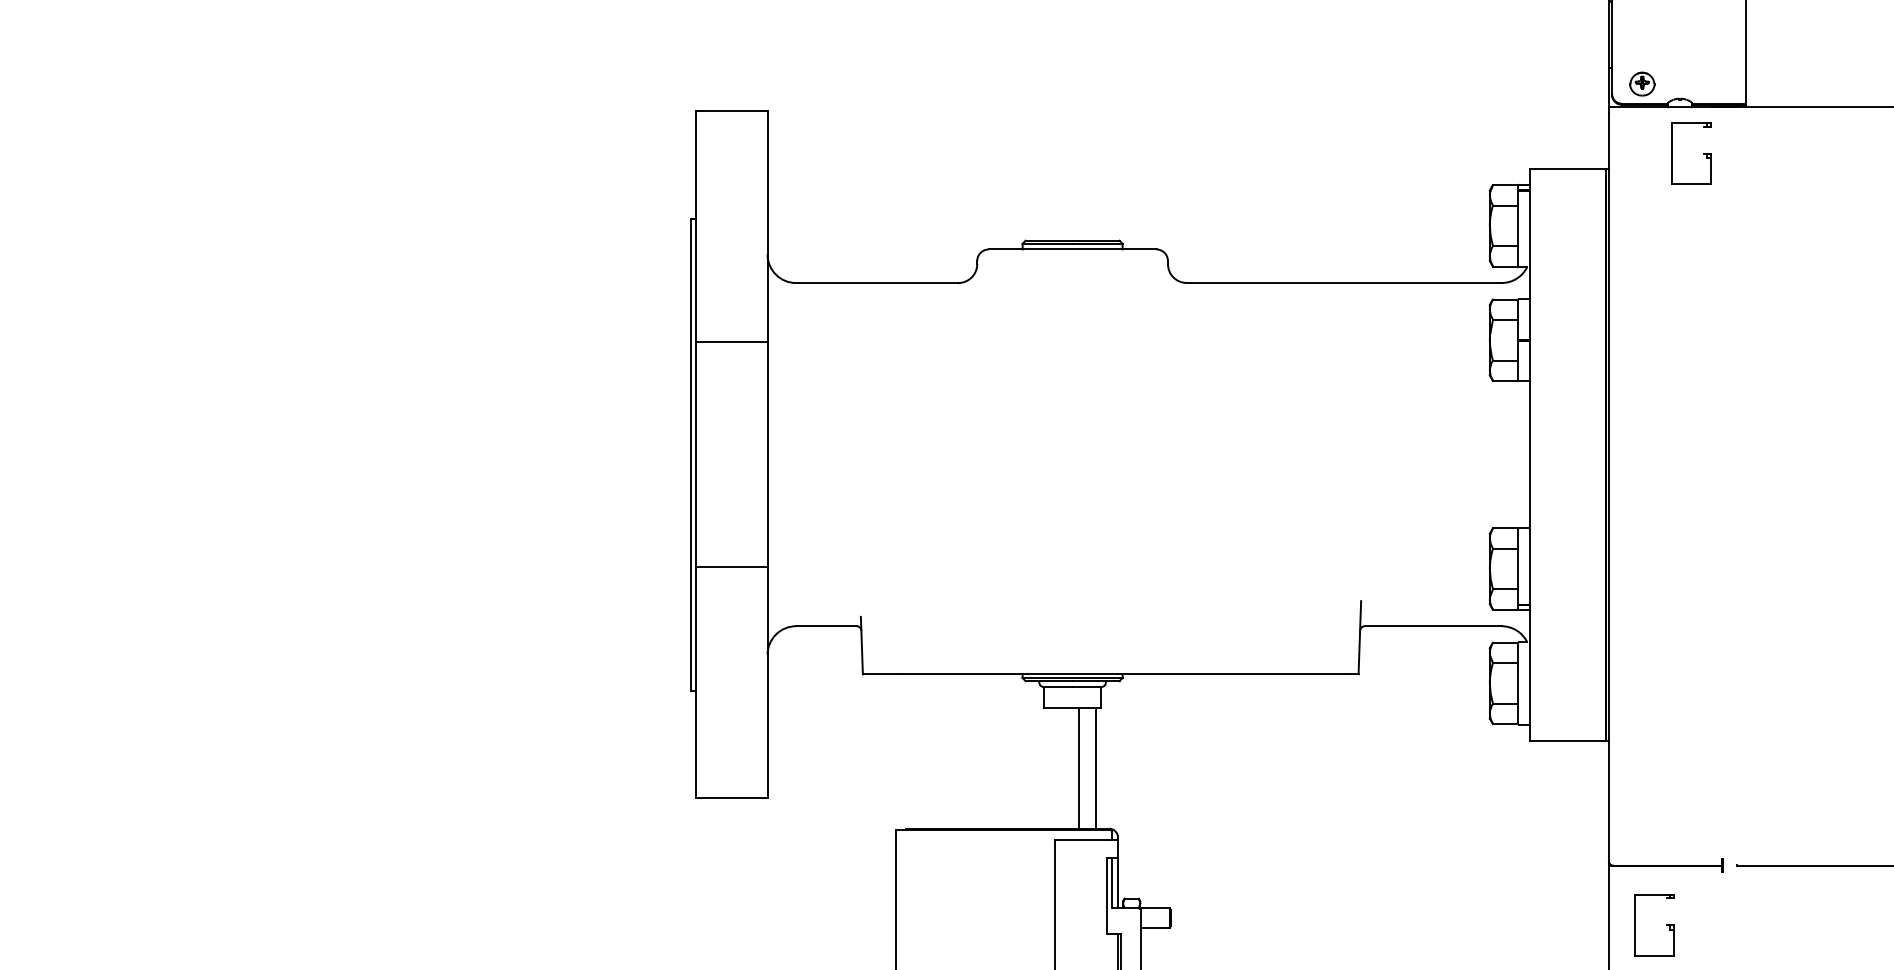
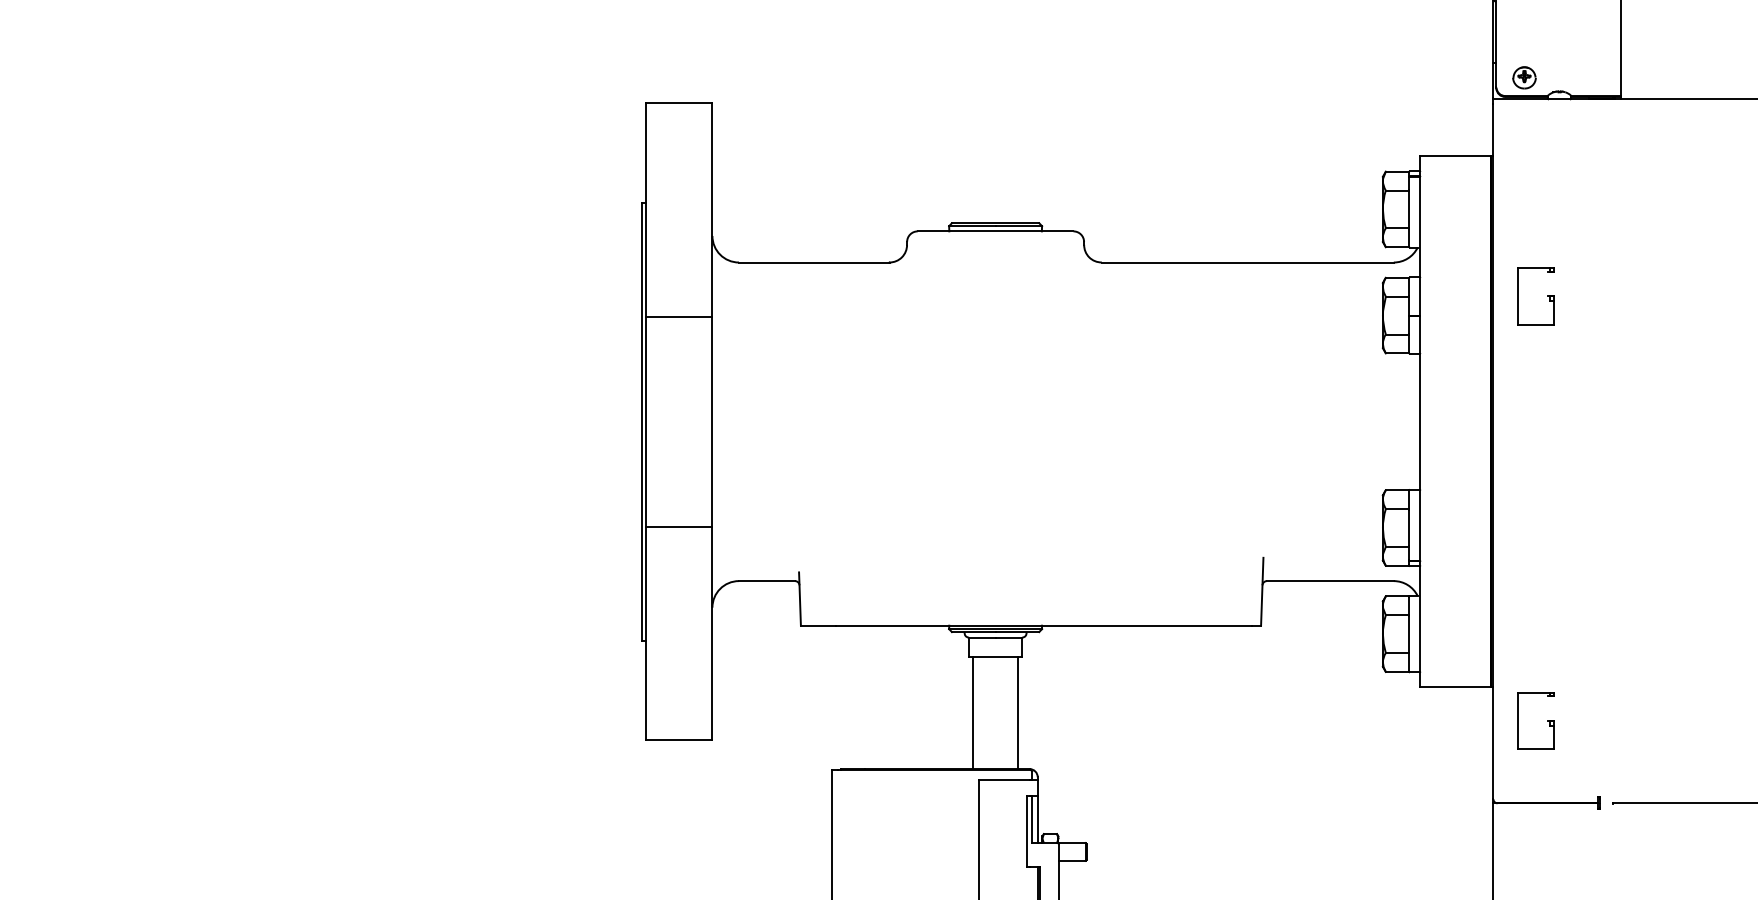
part: (1703, 153) -> (1546, 296), moved
line: (1078, 767) -> (973, 712), moved
part: (1666, 925) -> (1546, 721), moved

